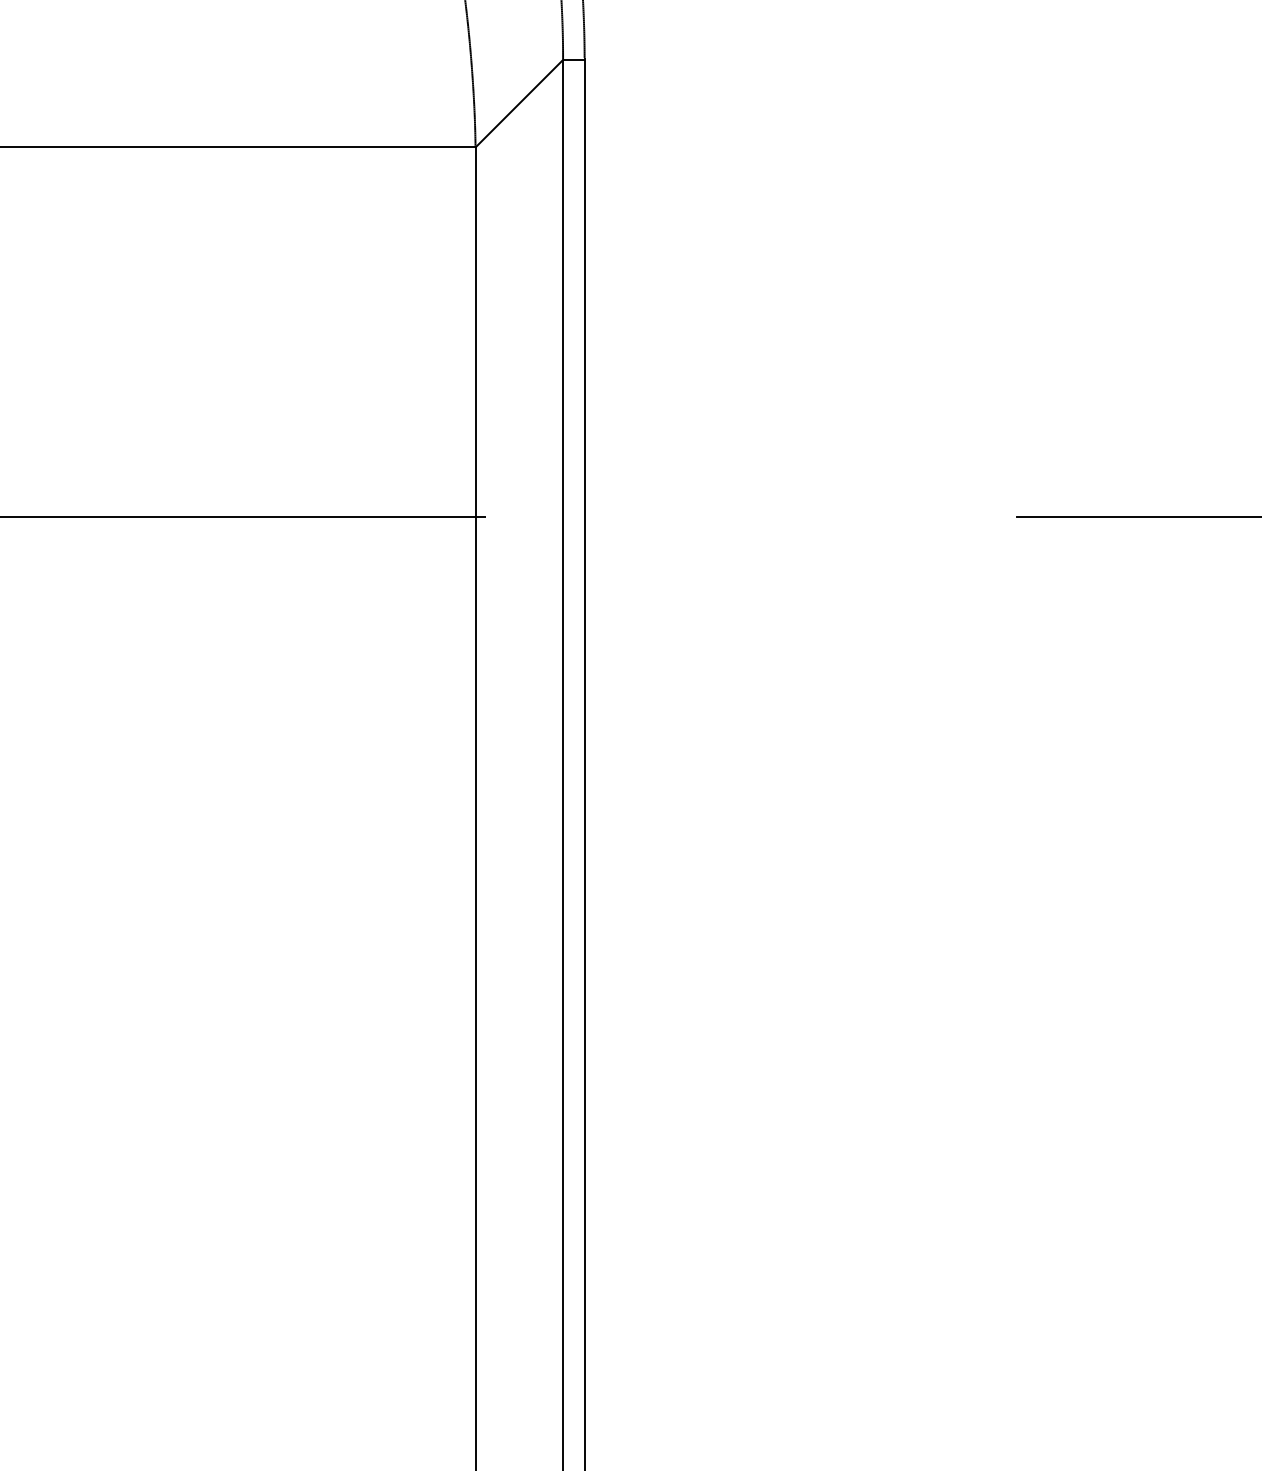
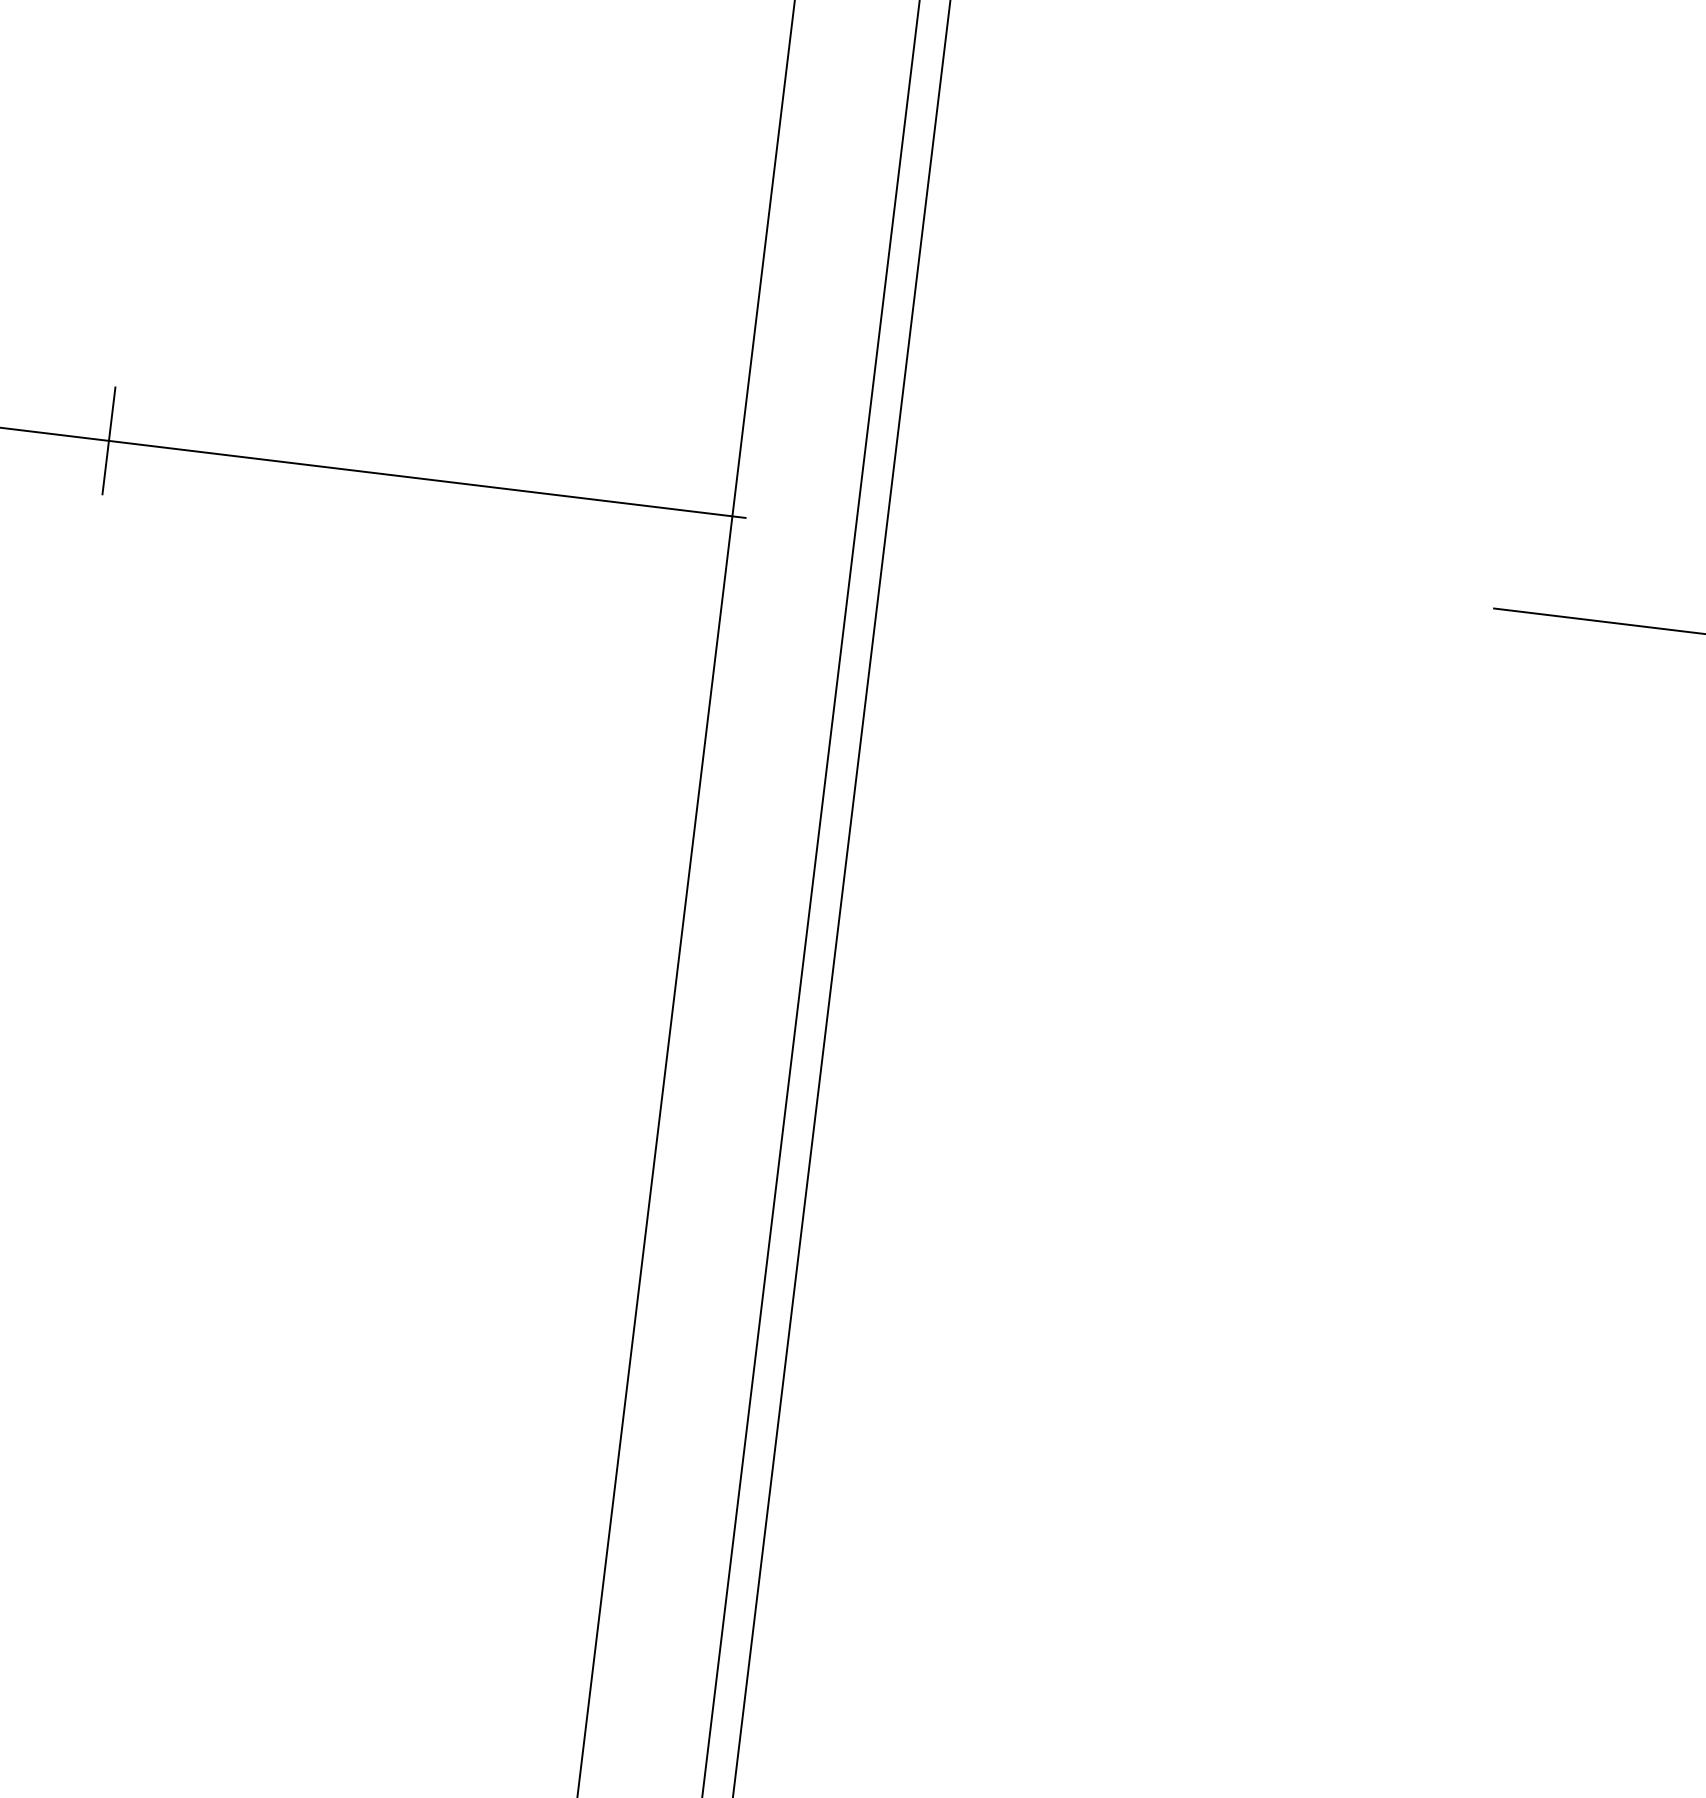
line: (32, 516) -> (109, 440), added

